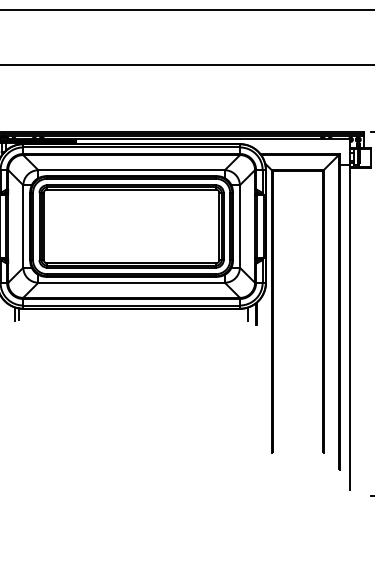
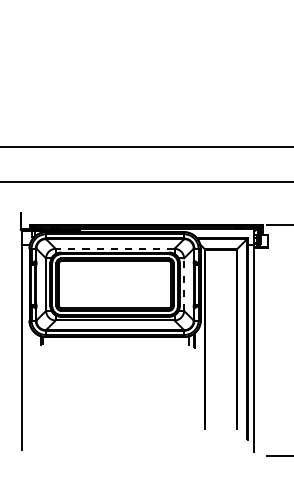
line: (130, 169) -> (114, 248), solid -> dashed
line: (240, 226) -> (184, 284), solid -> dashed

